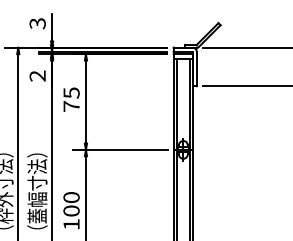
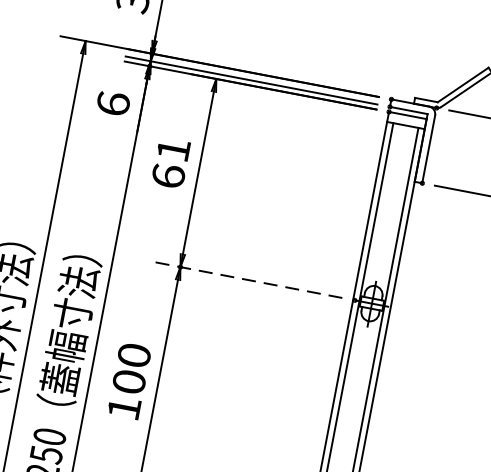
text: (37, 75) -> (113, 102), 2 -> 6
text: (71, 99) -> (170, 162), 75 -> 61
line: (120, 149) -> (248, 279), solid -> dashed

